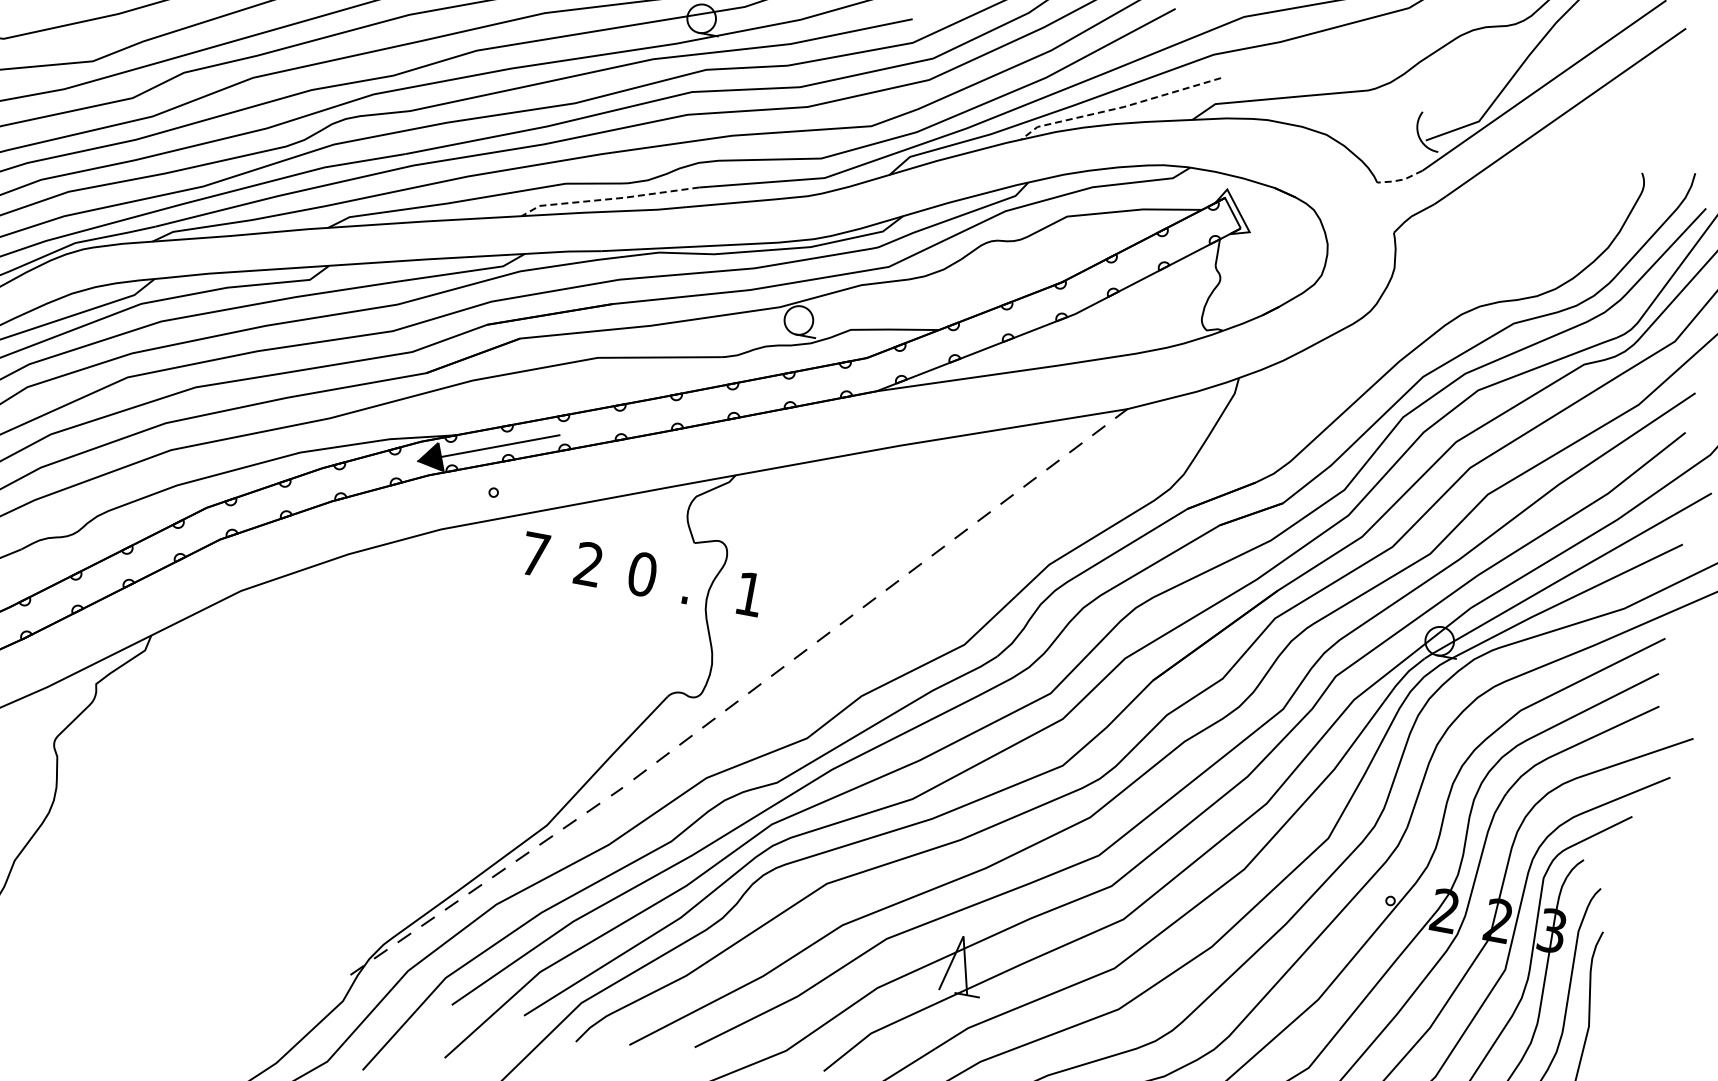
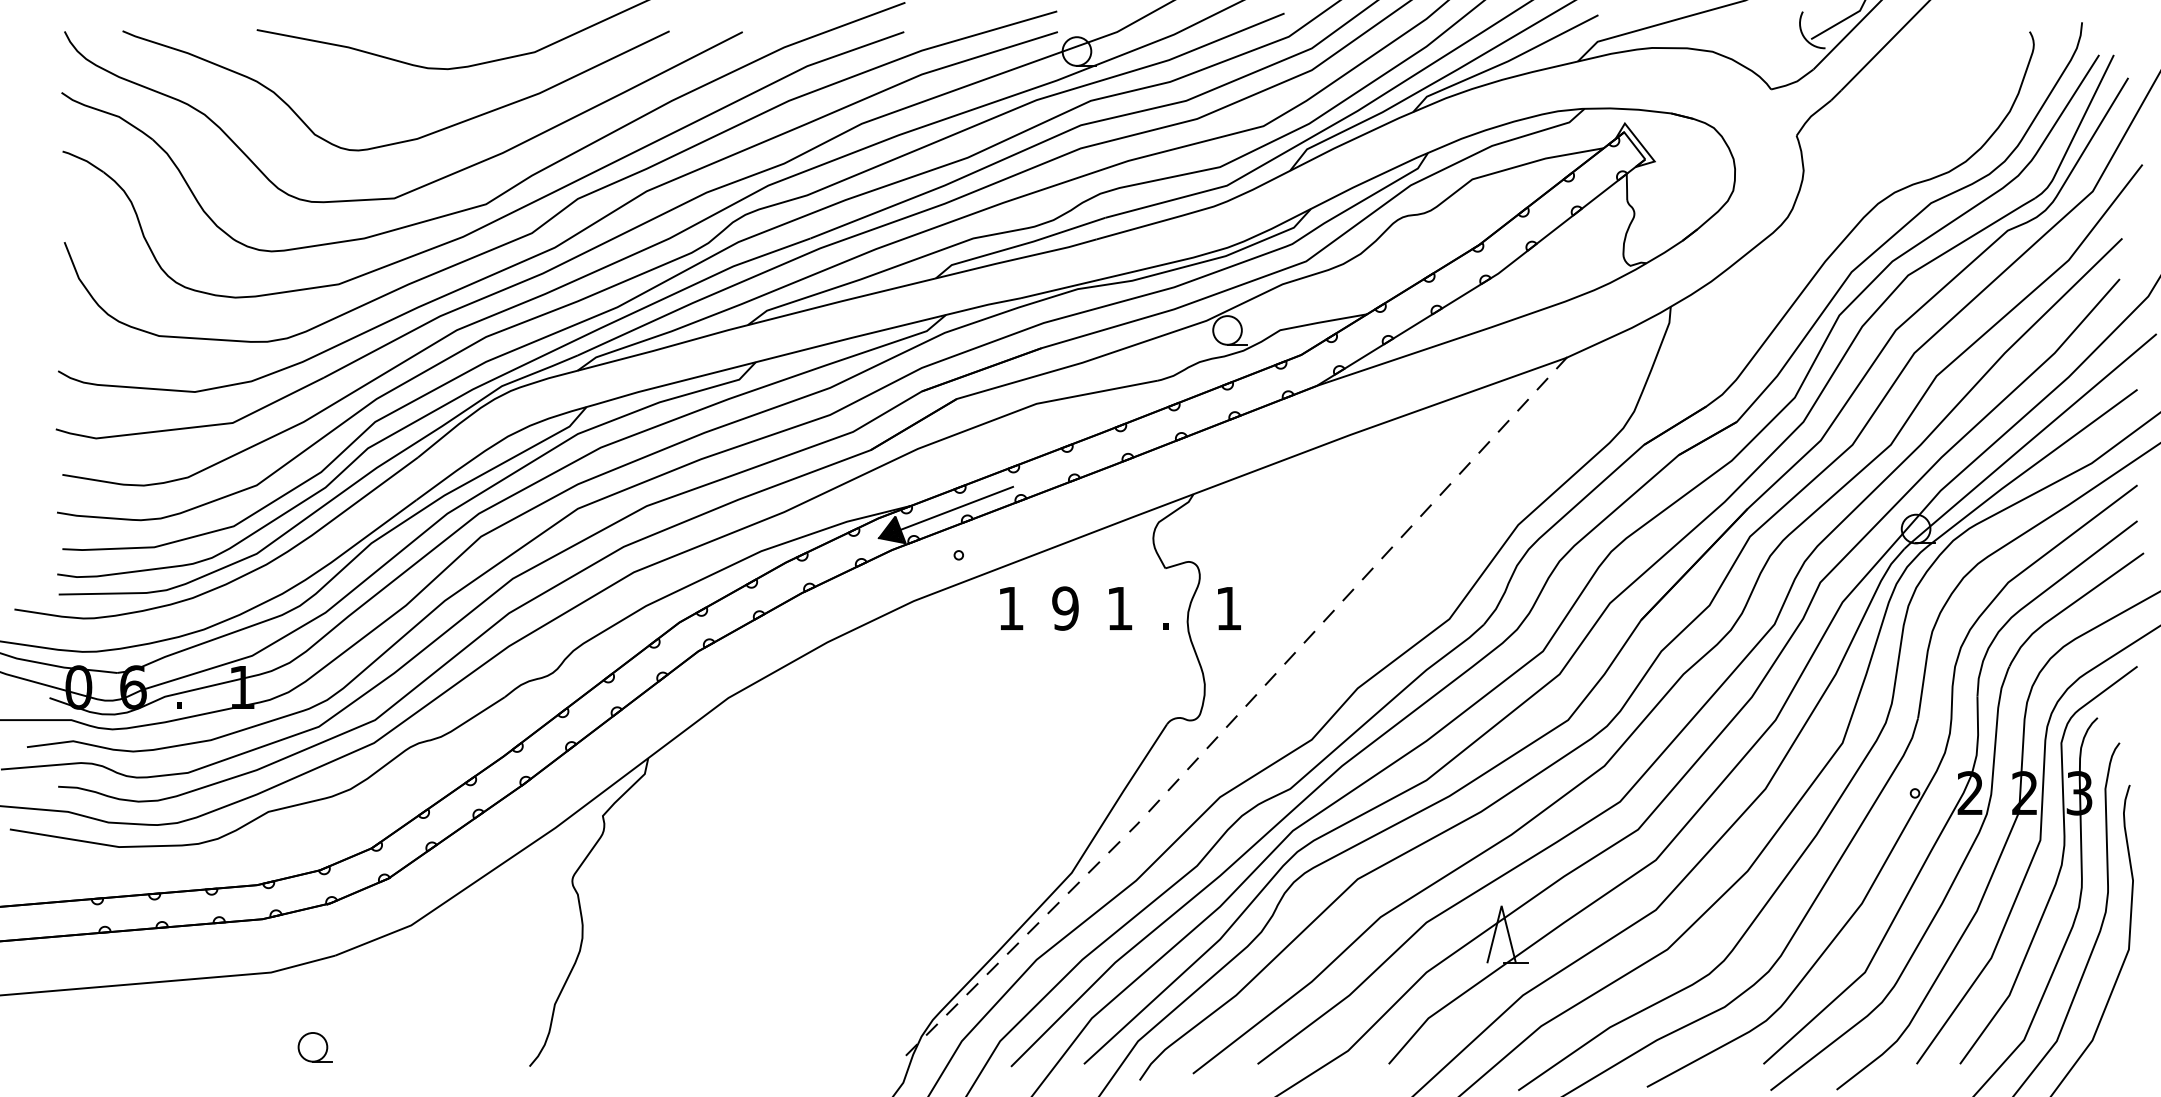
line: (1120, 107) -> (1504, 62), dashed -> solid
line: (1400, 179) -> (1793, 82), dashed -> solid
line: (608, 198) -> (1018, 245), dashed -> solid
text: (534, 554) -> (1010, 608), 7 -> 1
text: (588, 564) -> (1065, 608), 2 -> 9
text: (641, 574) -> (1119, 608), 0 -> 1

